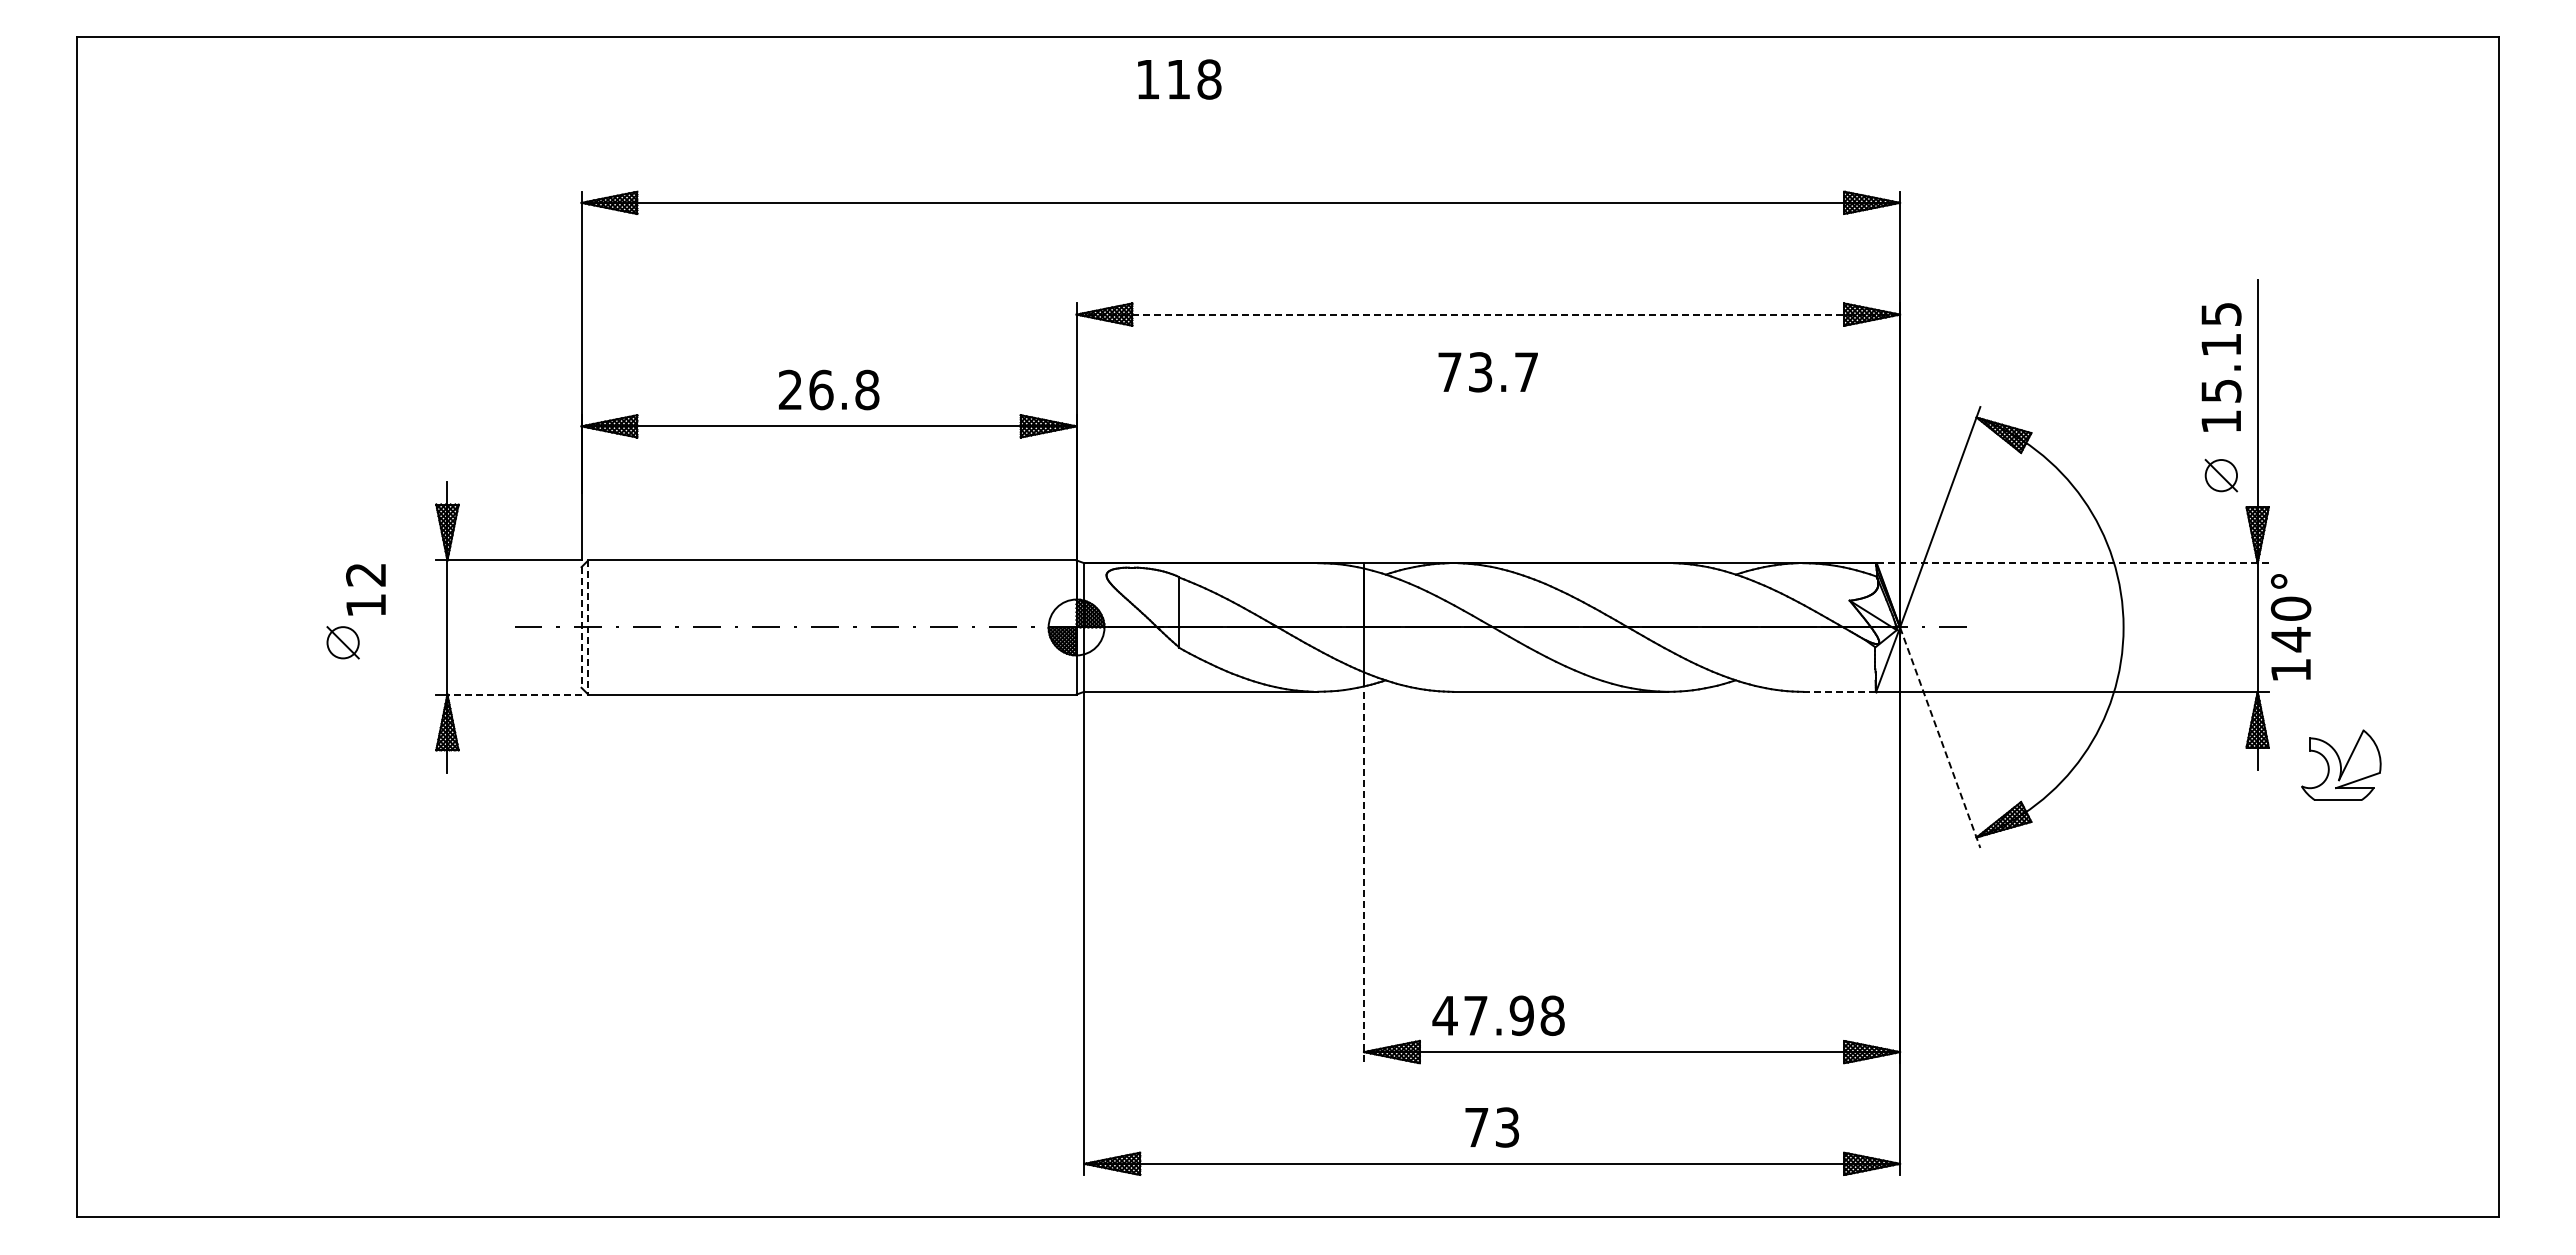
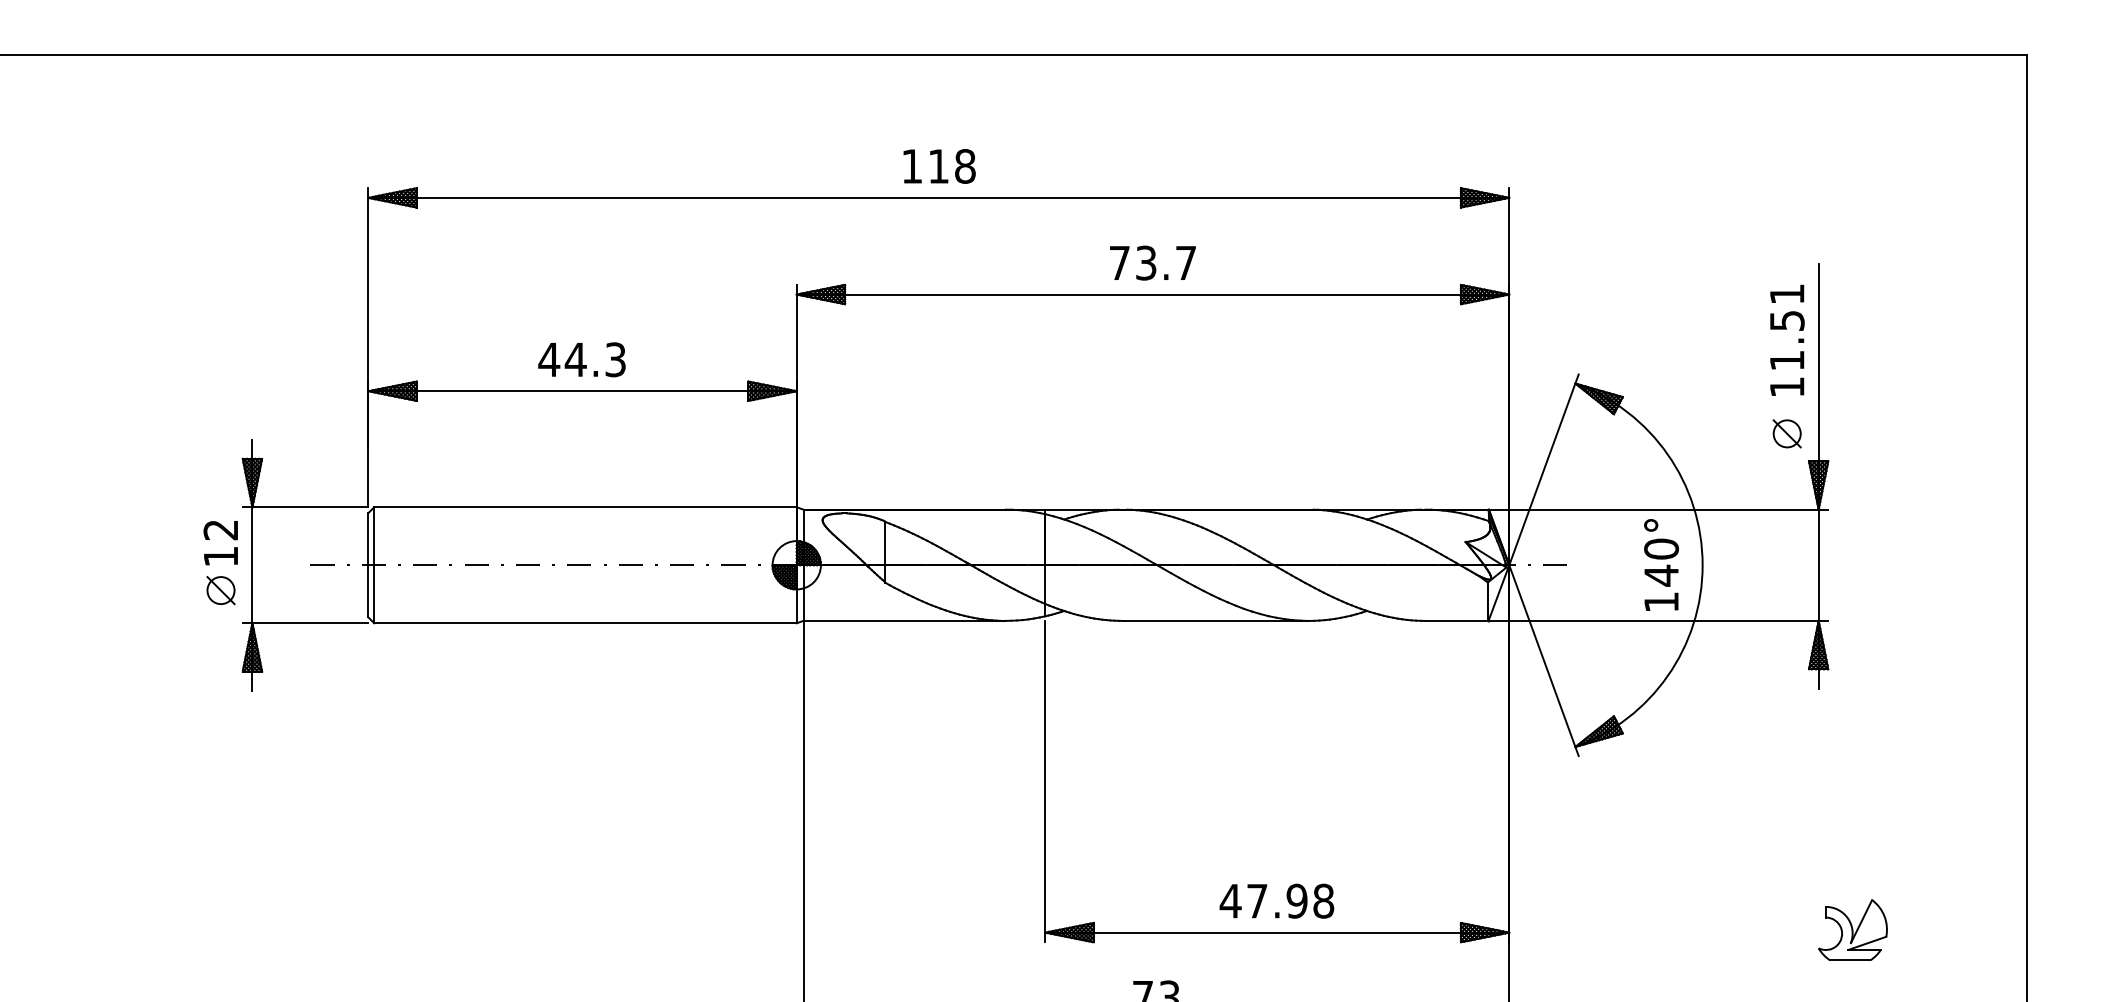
text: (1179, 79) -> (939, 166), moved
line: (1488, 314) -> (1153, 294), dashed -> solid
text: (2221, 352) -> (1787, 327), 15.15 -> 11.51
text: (1487, 372) -> (1152, 263), moved
text: (828, 389) -> (582, 359), 26.8 -> 44.3
line: (2072, 563) -> (1658, 509), dashed -> solid
text: (365, 589) -> (220, 542), moved
line: (581, 627) -> (368, 565), dashed -> solid
line: (588, 627) -> (374, 565), dashed -> solid
text: (2291, 627) -> (1661, 565), moved
part: (342, 642) -> (220, 590), moved
line: (1840, 691) -> (1457, 620), dashed -> solid
line: (514, 694) -> (310, 623), dashed -> solid
line: (1940, 738) -> (1544, 661), dashed -> solid
part: (2341, 764) -> (1853, 929), moved
line: (1363, 877) -> (1044, 781), dashed -> solid
text: (1498, 1015) -> (1276, 900), moved

